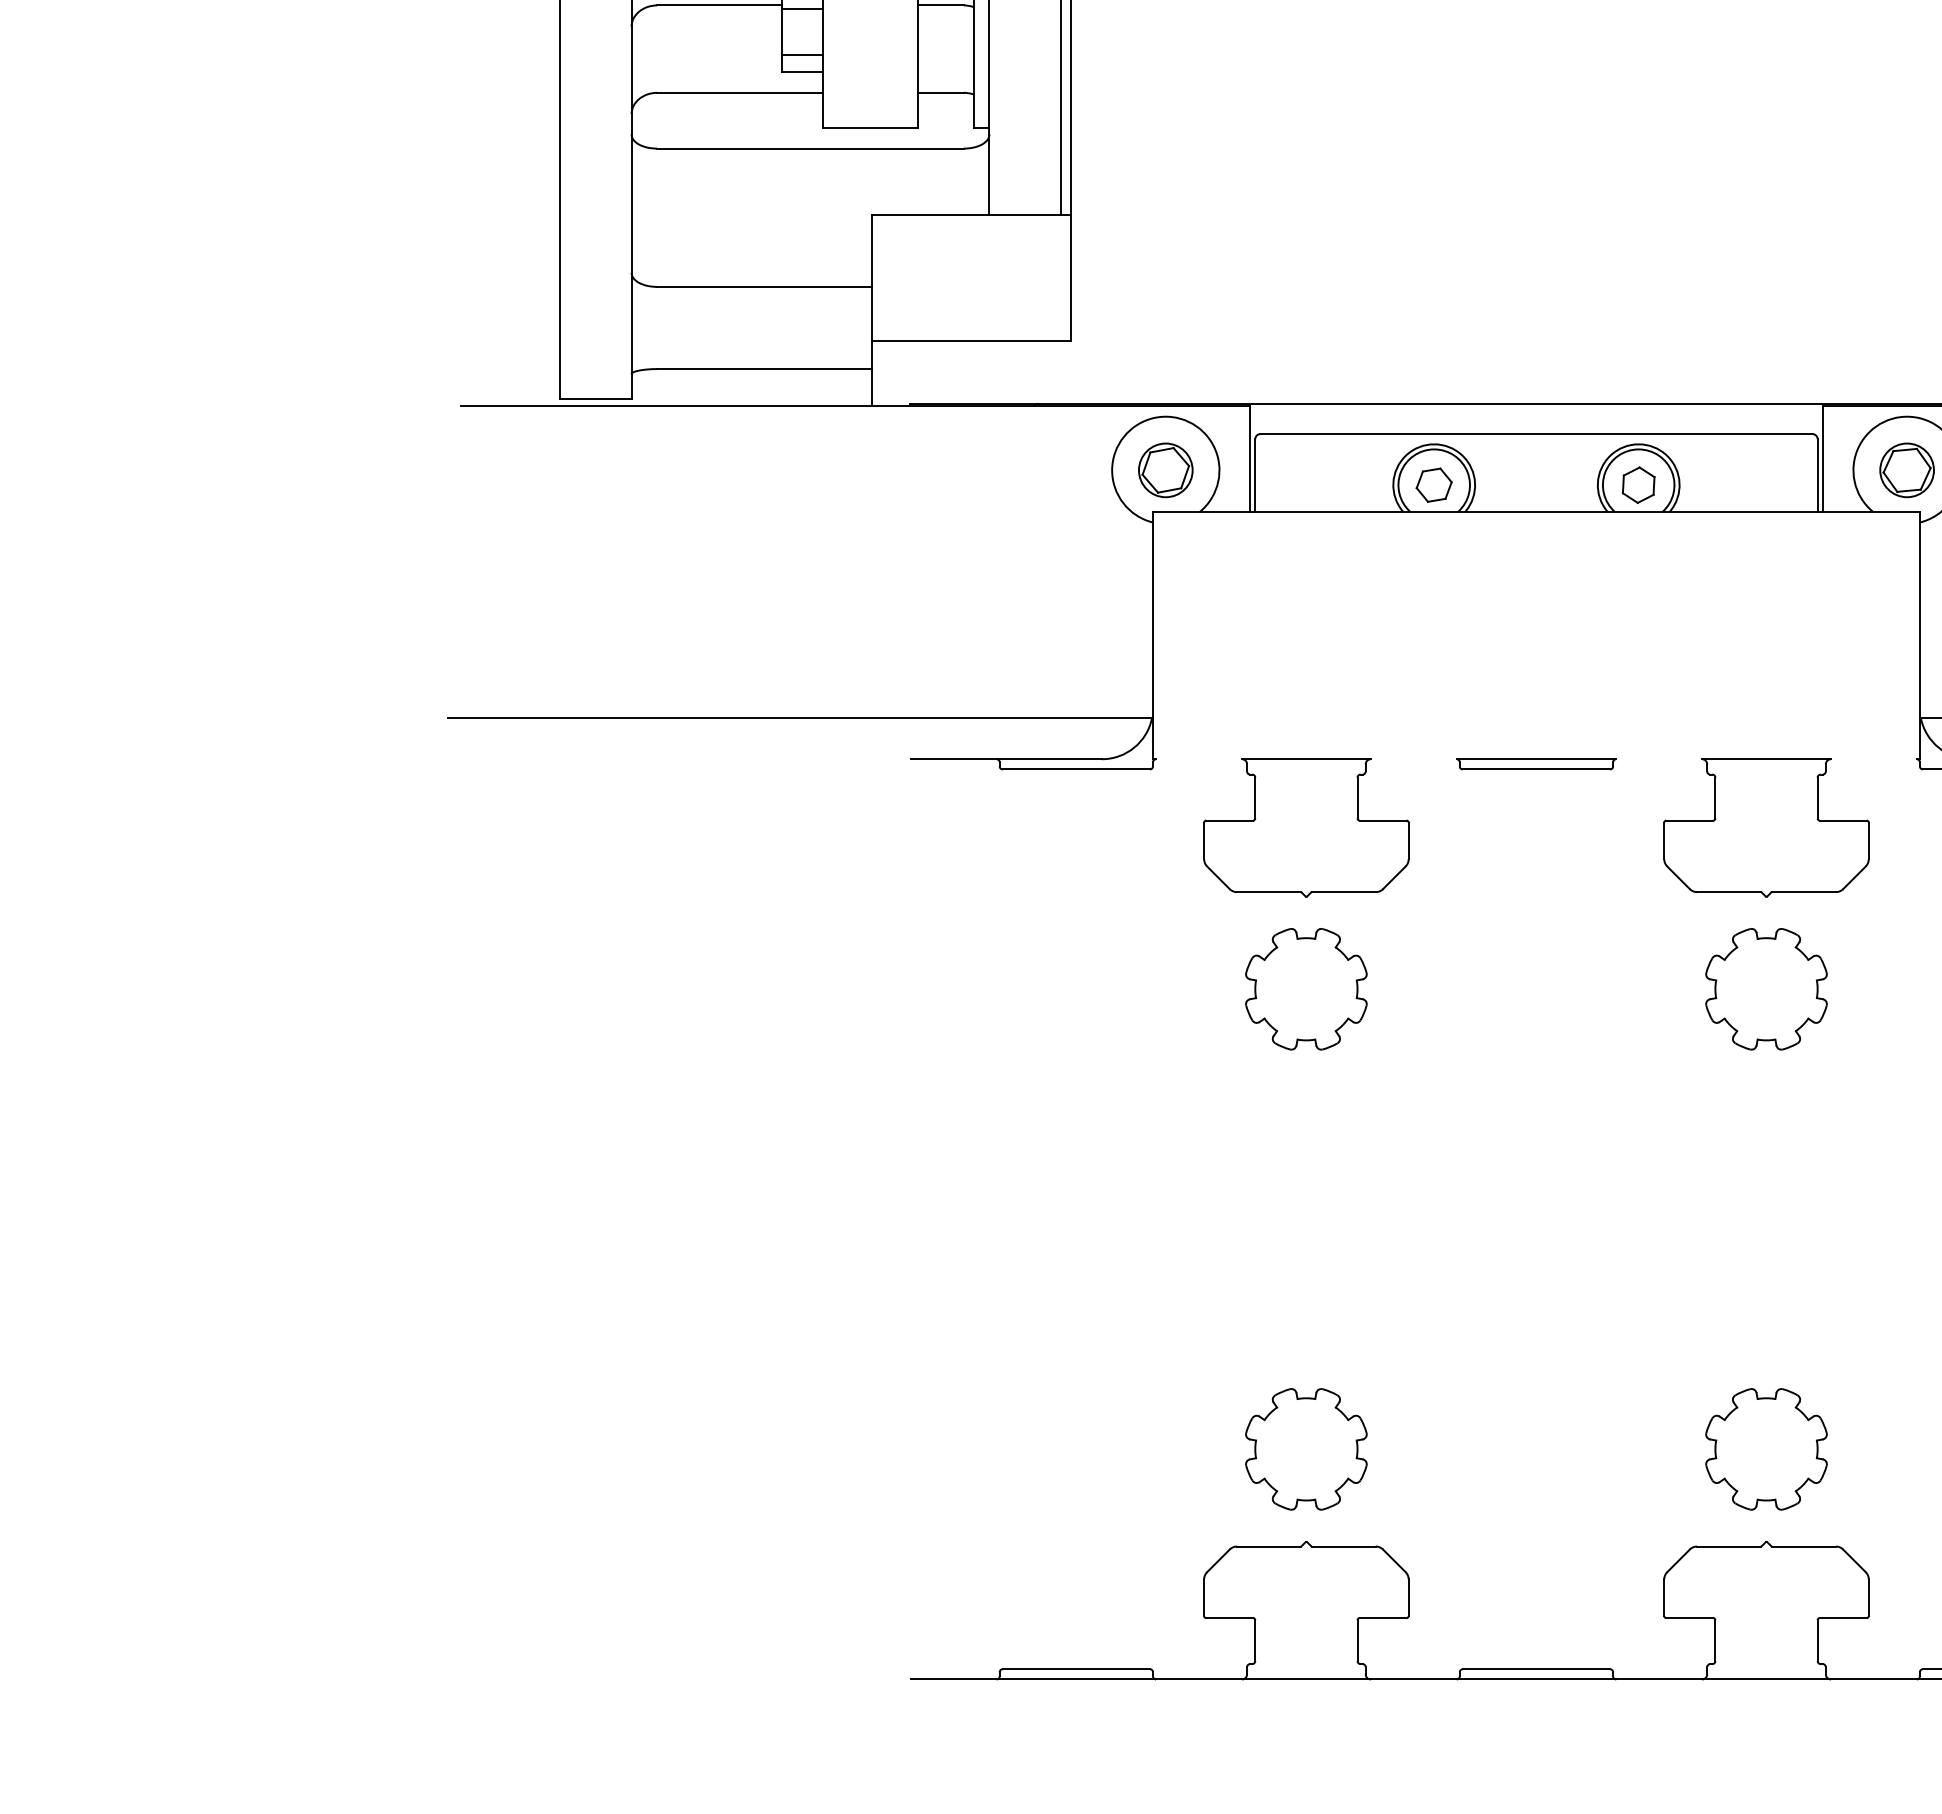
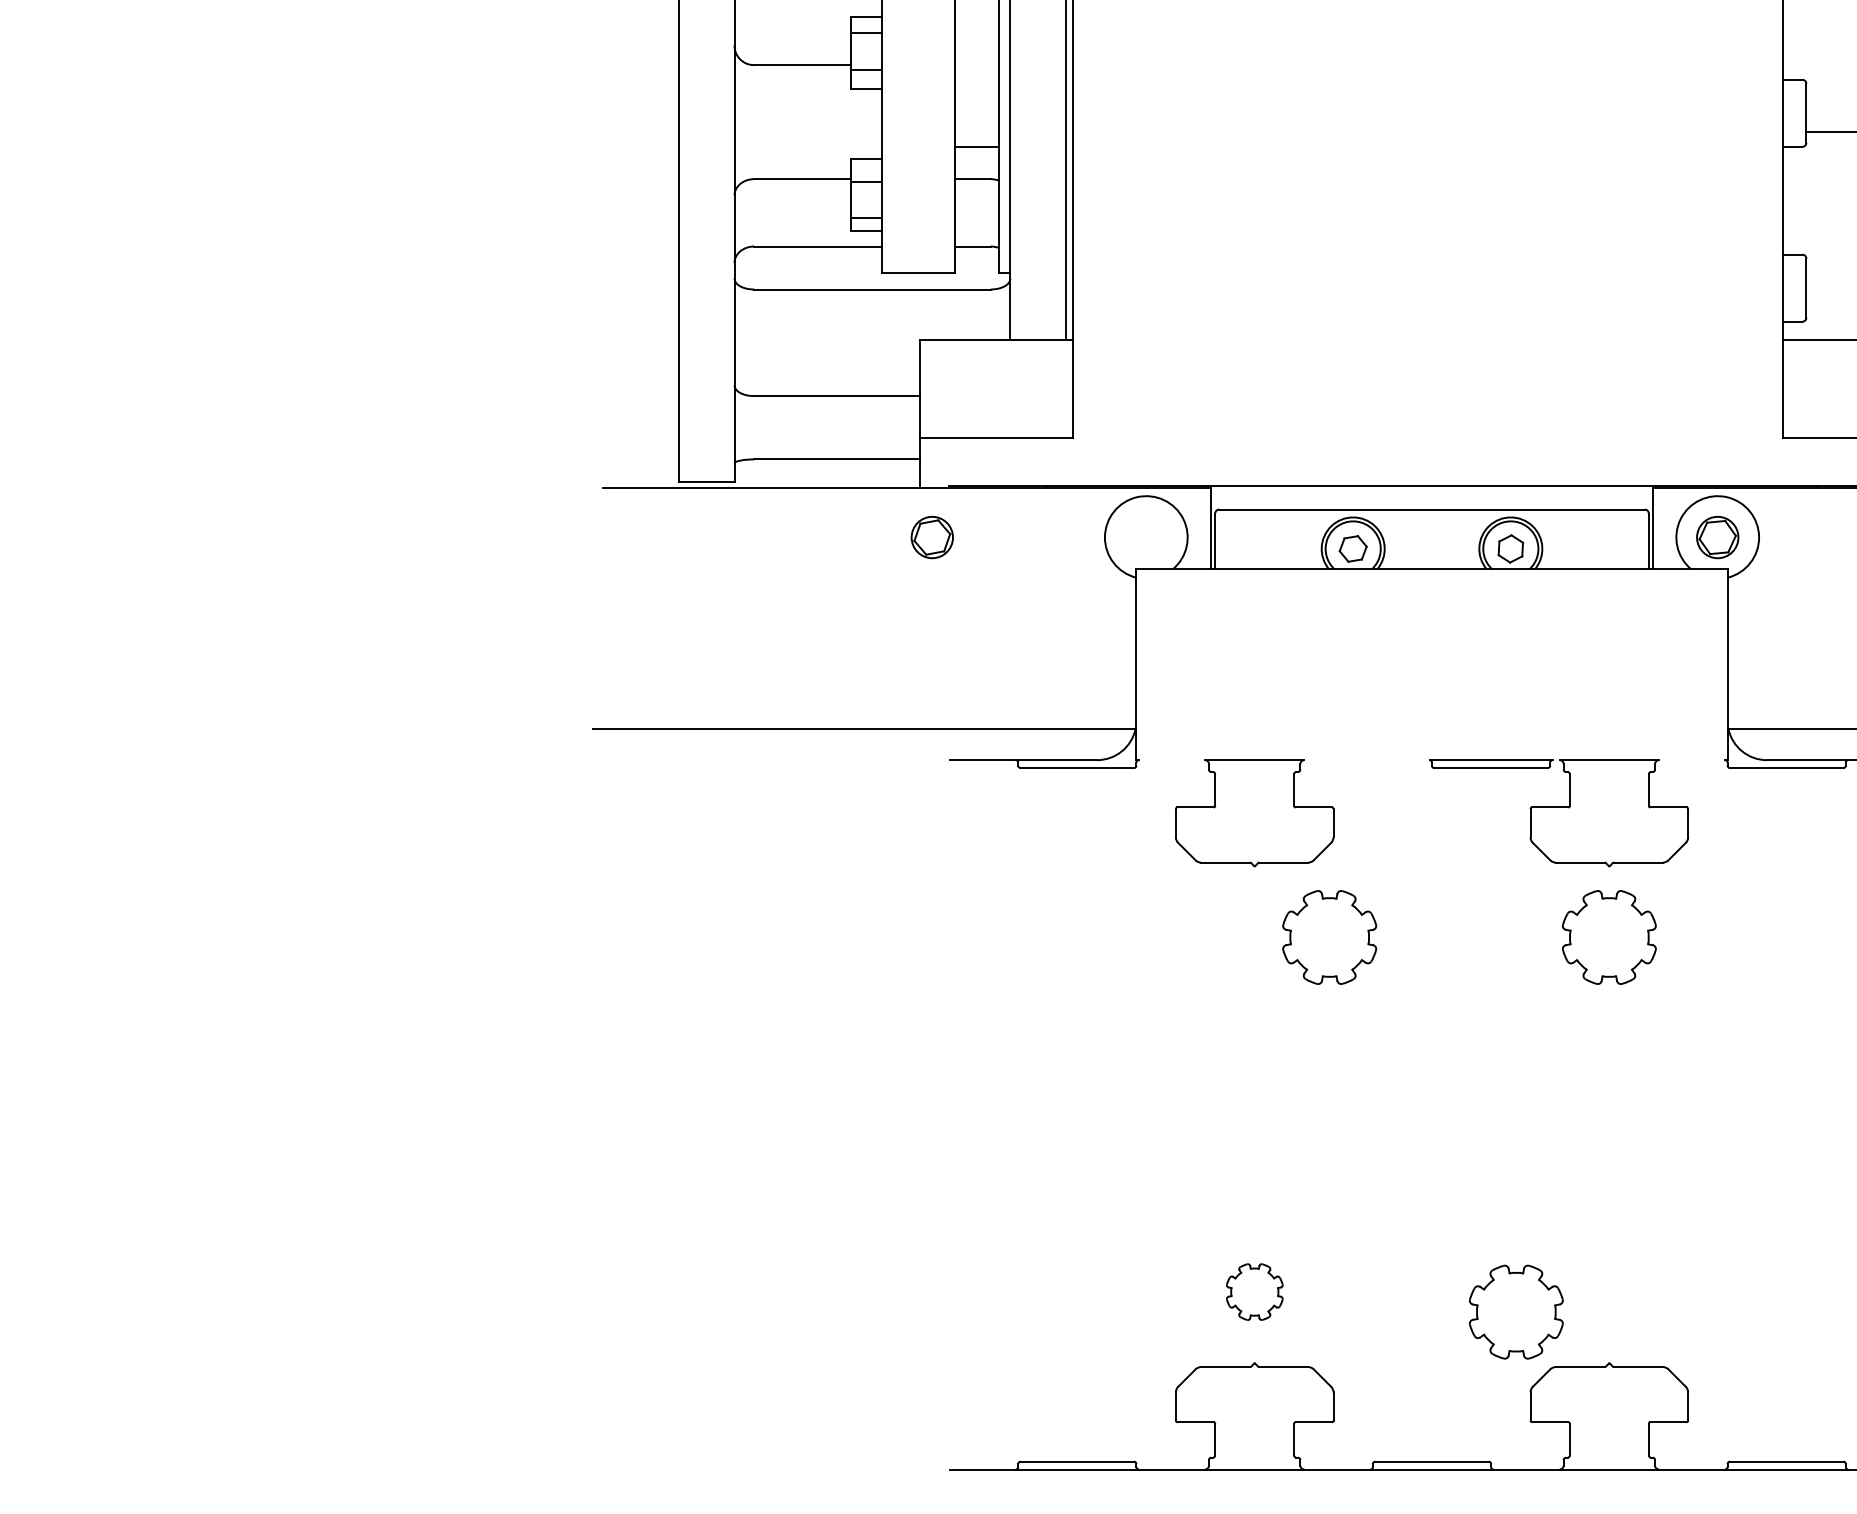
part: (1164, 470) -> (931, 537), moved
part: (1537, 763) -> (1491, 763), moved
part: (1306, 989) -> (1329, 937), moved
part: (1306, 1448) -> (1254, 1291), size x0.6
part: (1765, 1448) -> (1515, 1311), moved

